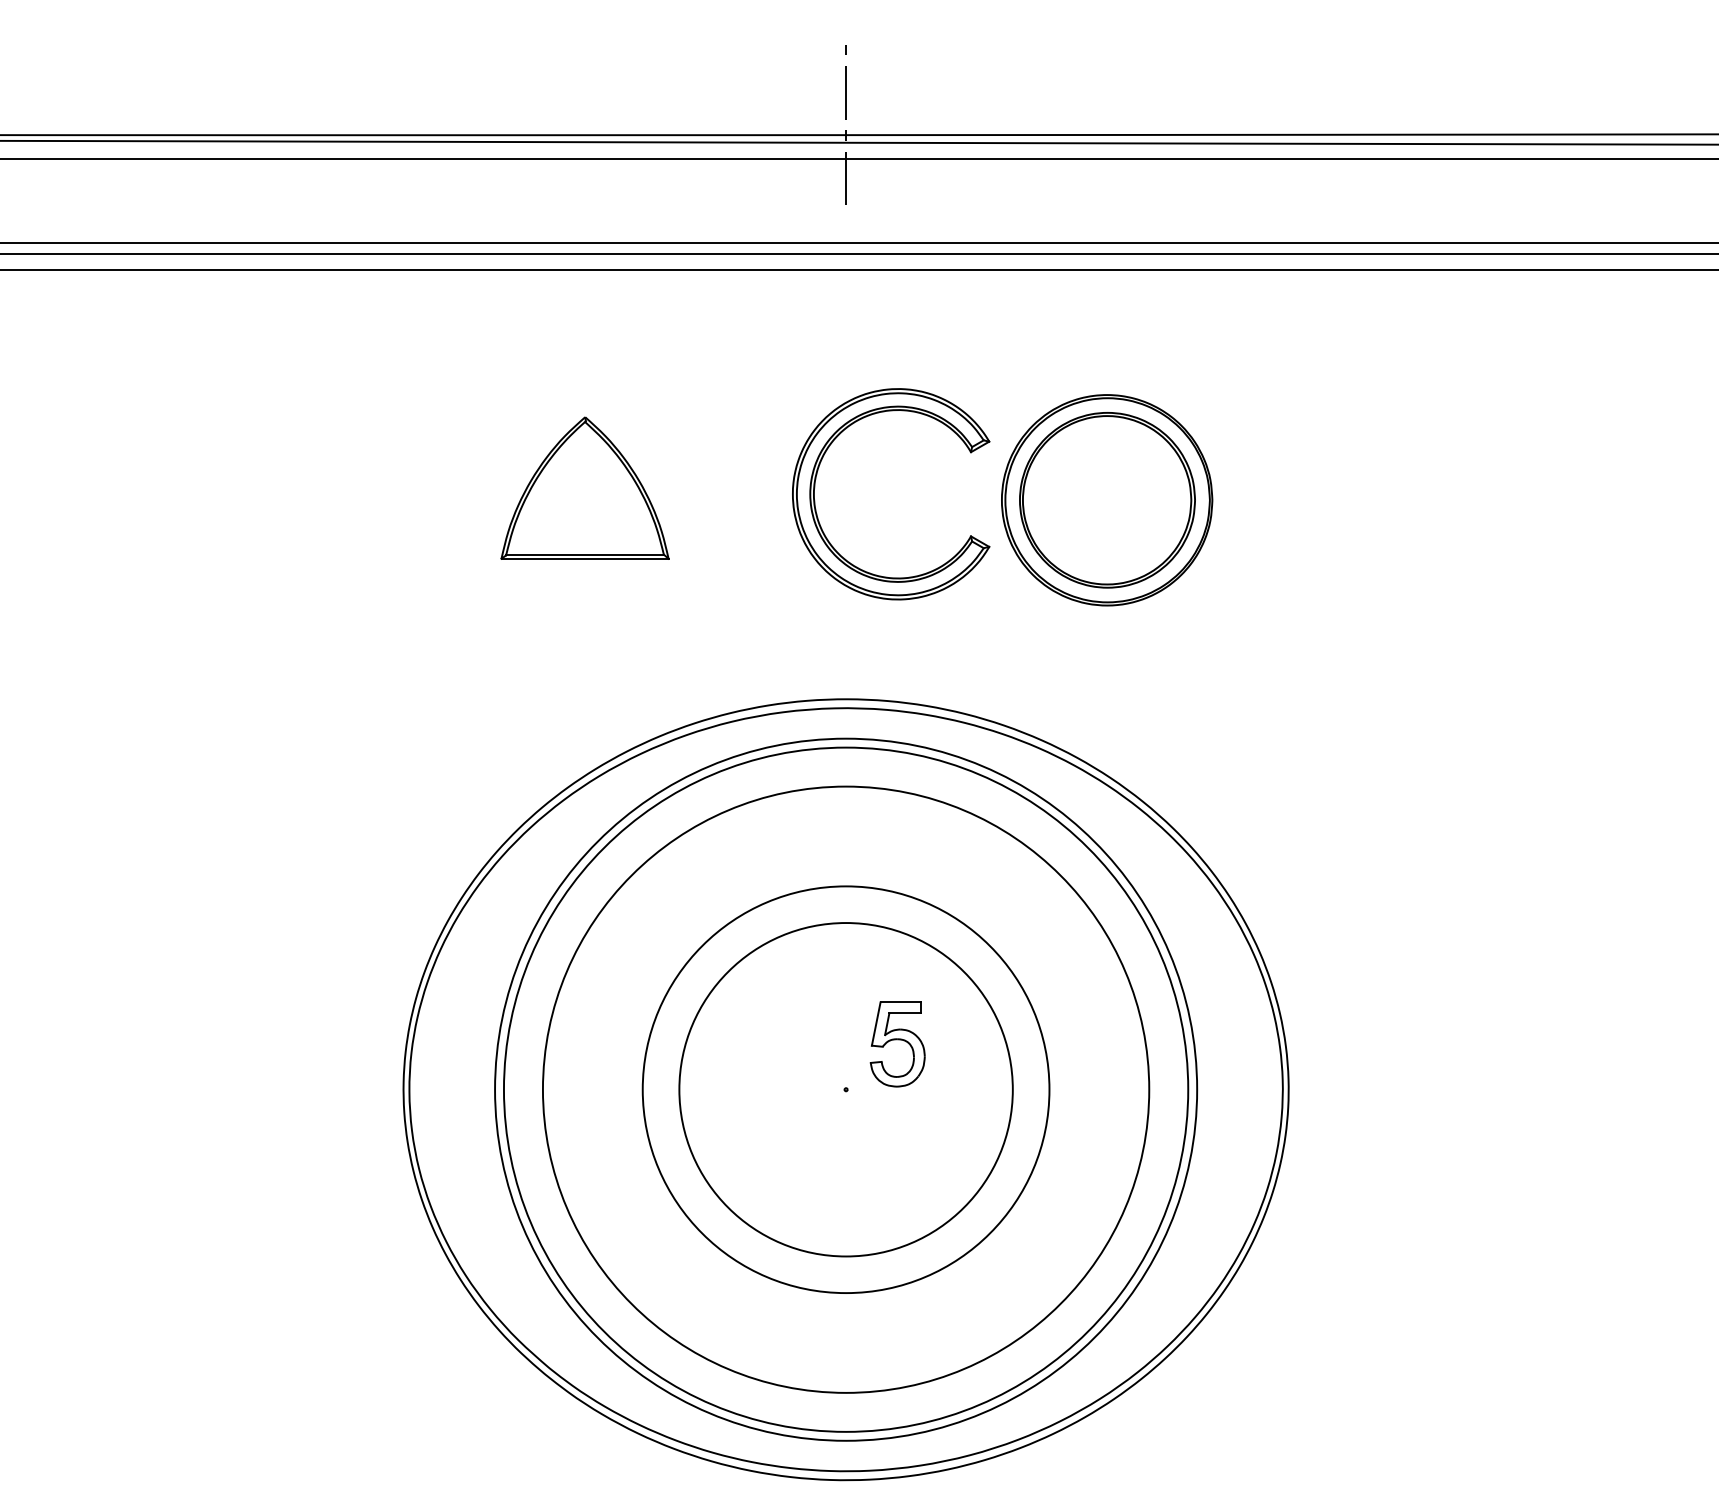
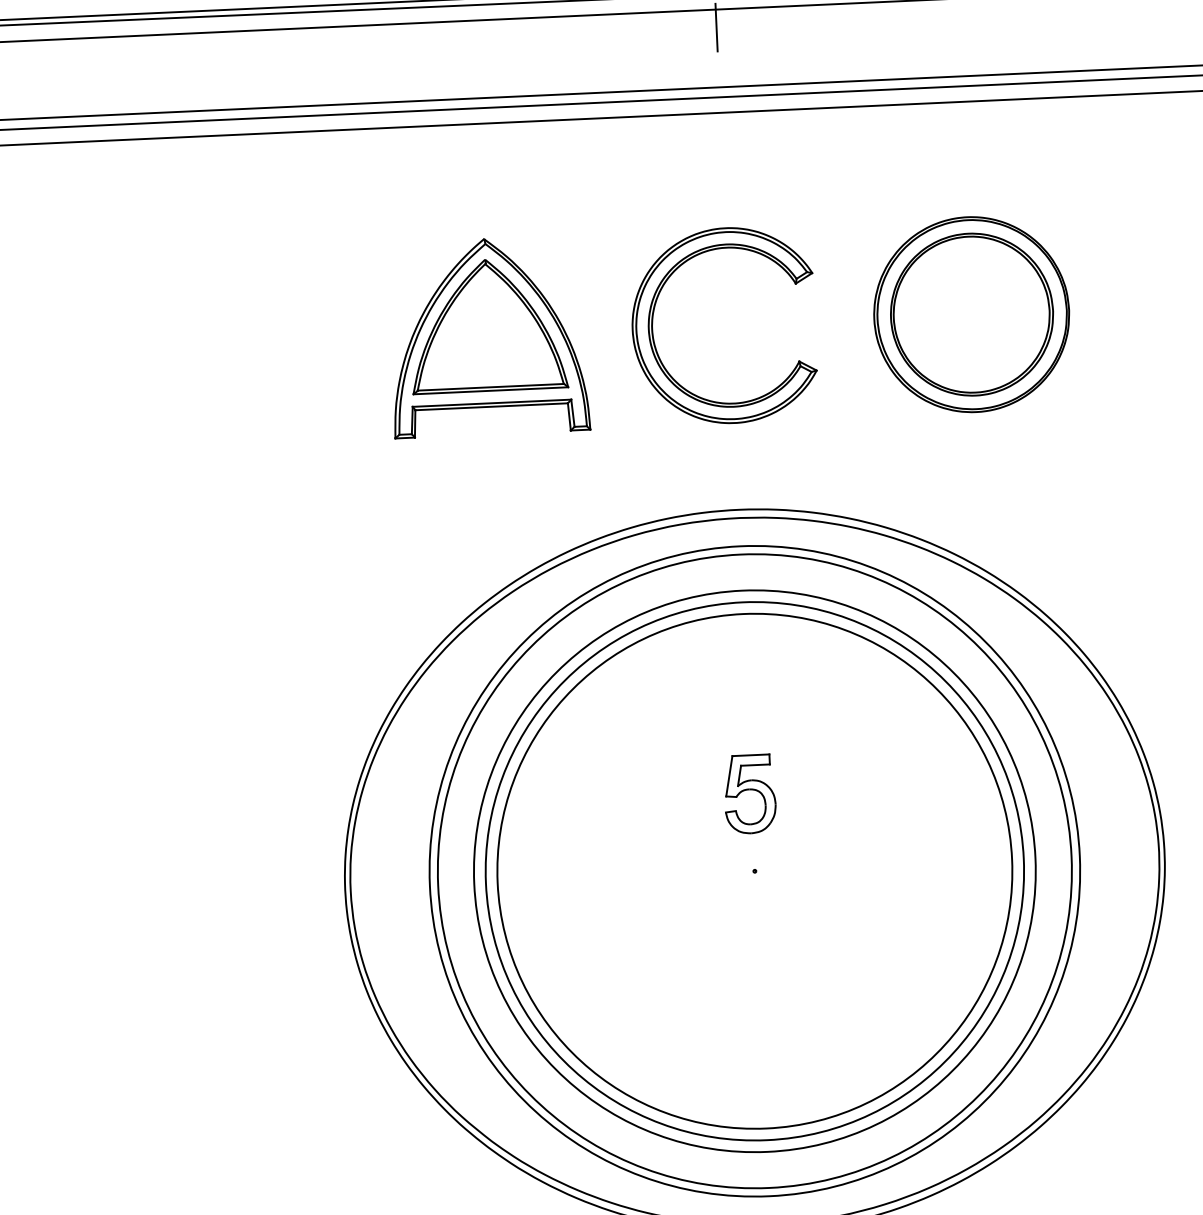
part: (584, 500) -> (487, 336), added
part: (815, 500) -> (653, 334), moved
part: (897, 1044) -> (749, 794), moved
circle: (845, 1089) -> (754, 871), size x1.43
circle: (845, 1089) -> (754, 871), size x1.67

